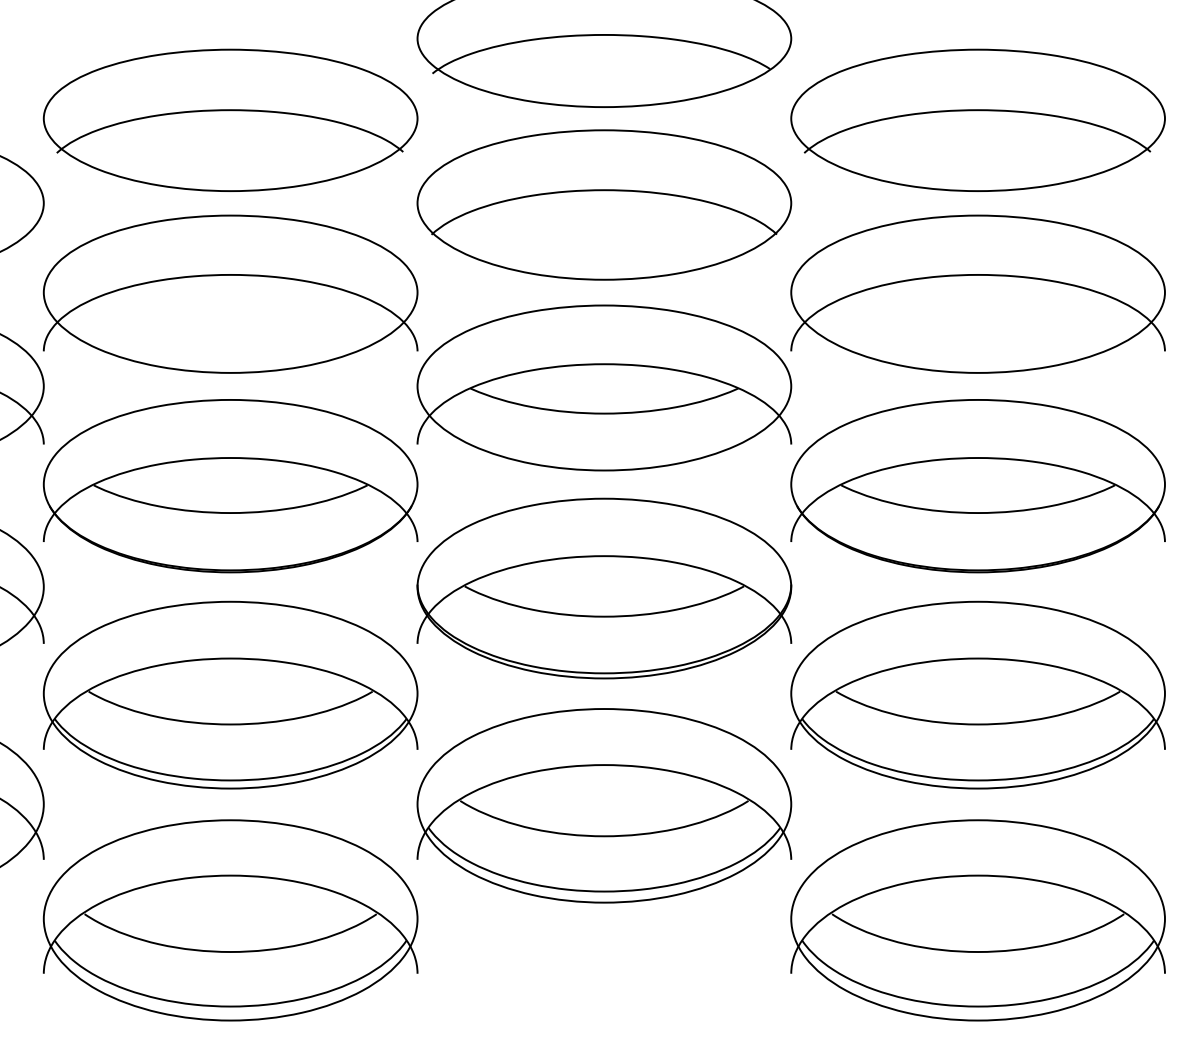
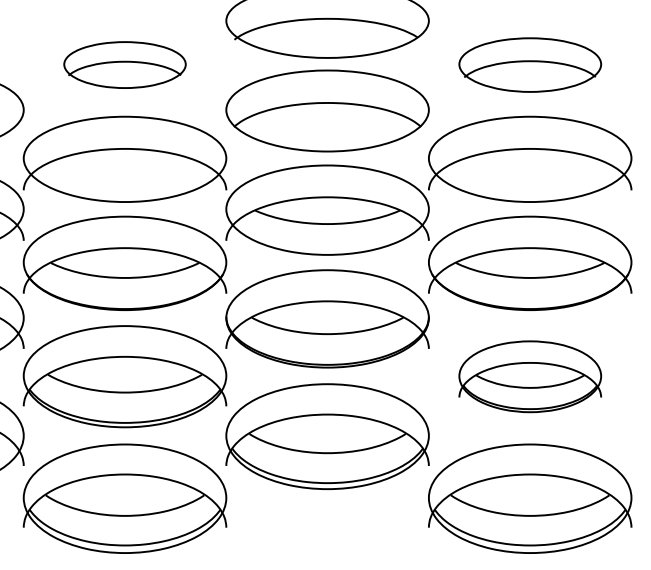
part: (229, 119) -> (124, 64), size x0.6
part: (978, 119) -> (530, 64), size x0.7
part: (978, 694) -> (530, 376), size x0.7

